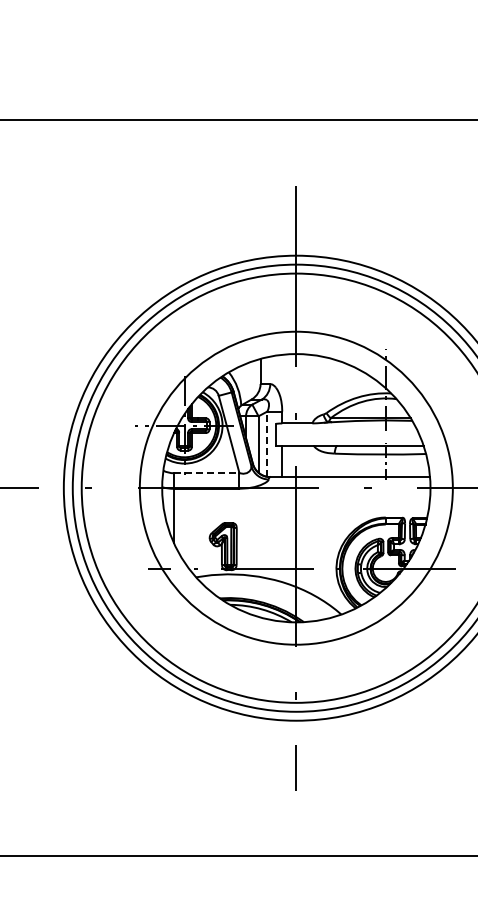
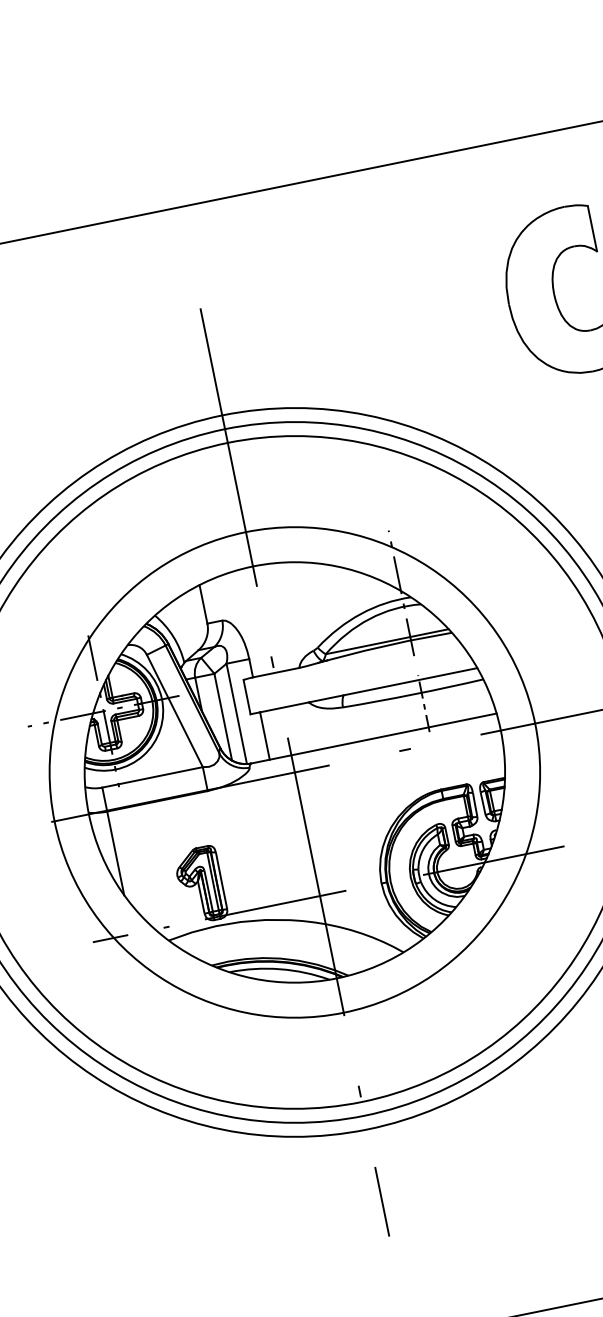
line: (267, 444) -> (236, 714), dashed -> solid
line: (206, 473) -> (152, 777), dashed -> solid

